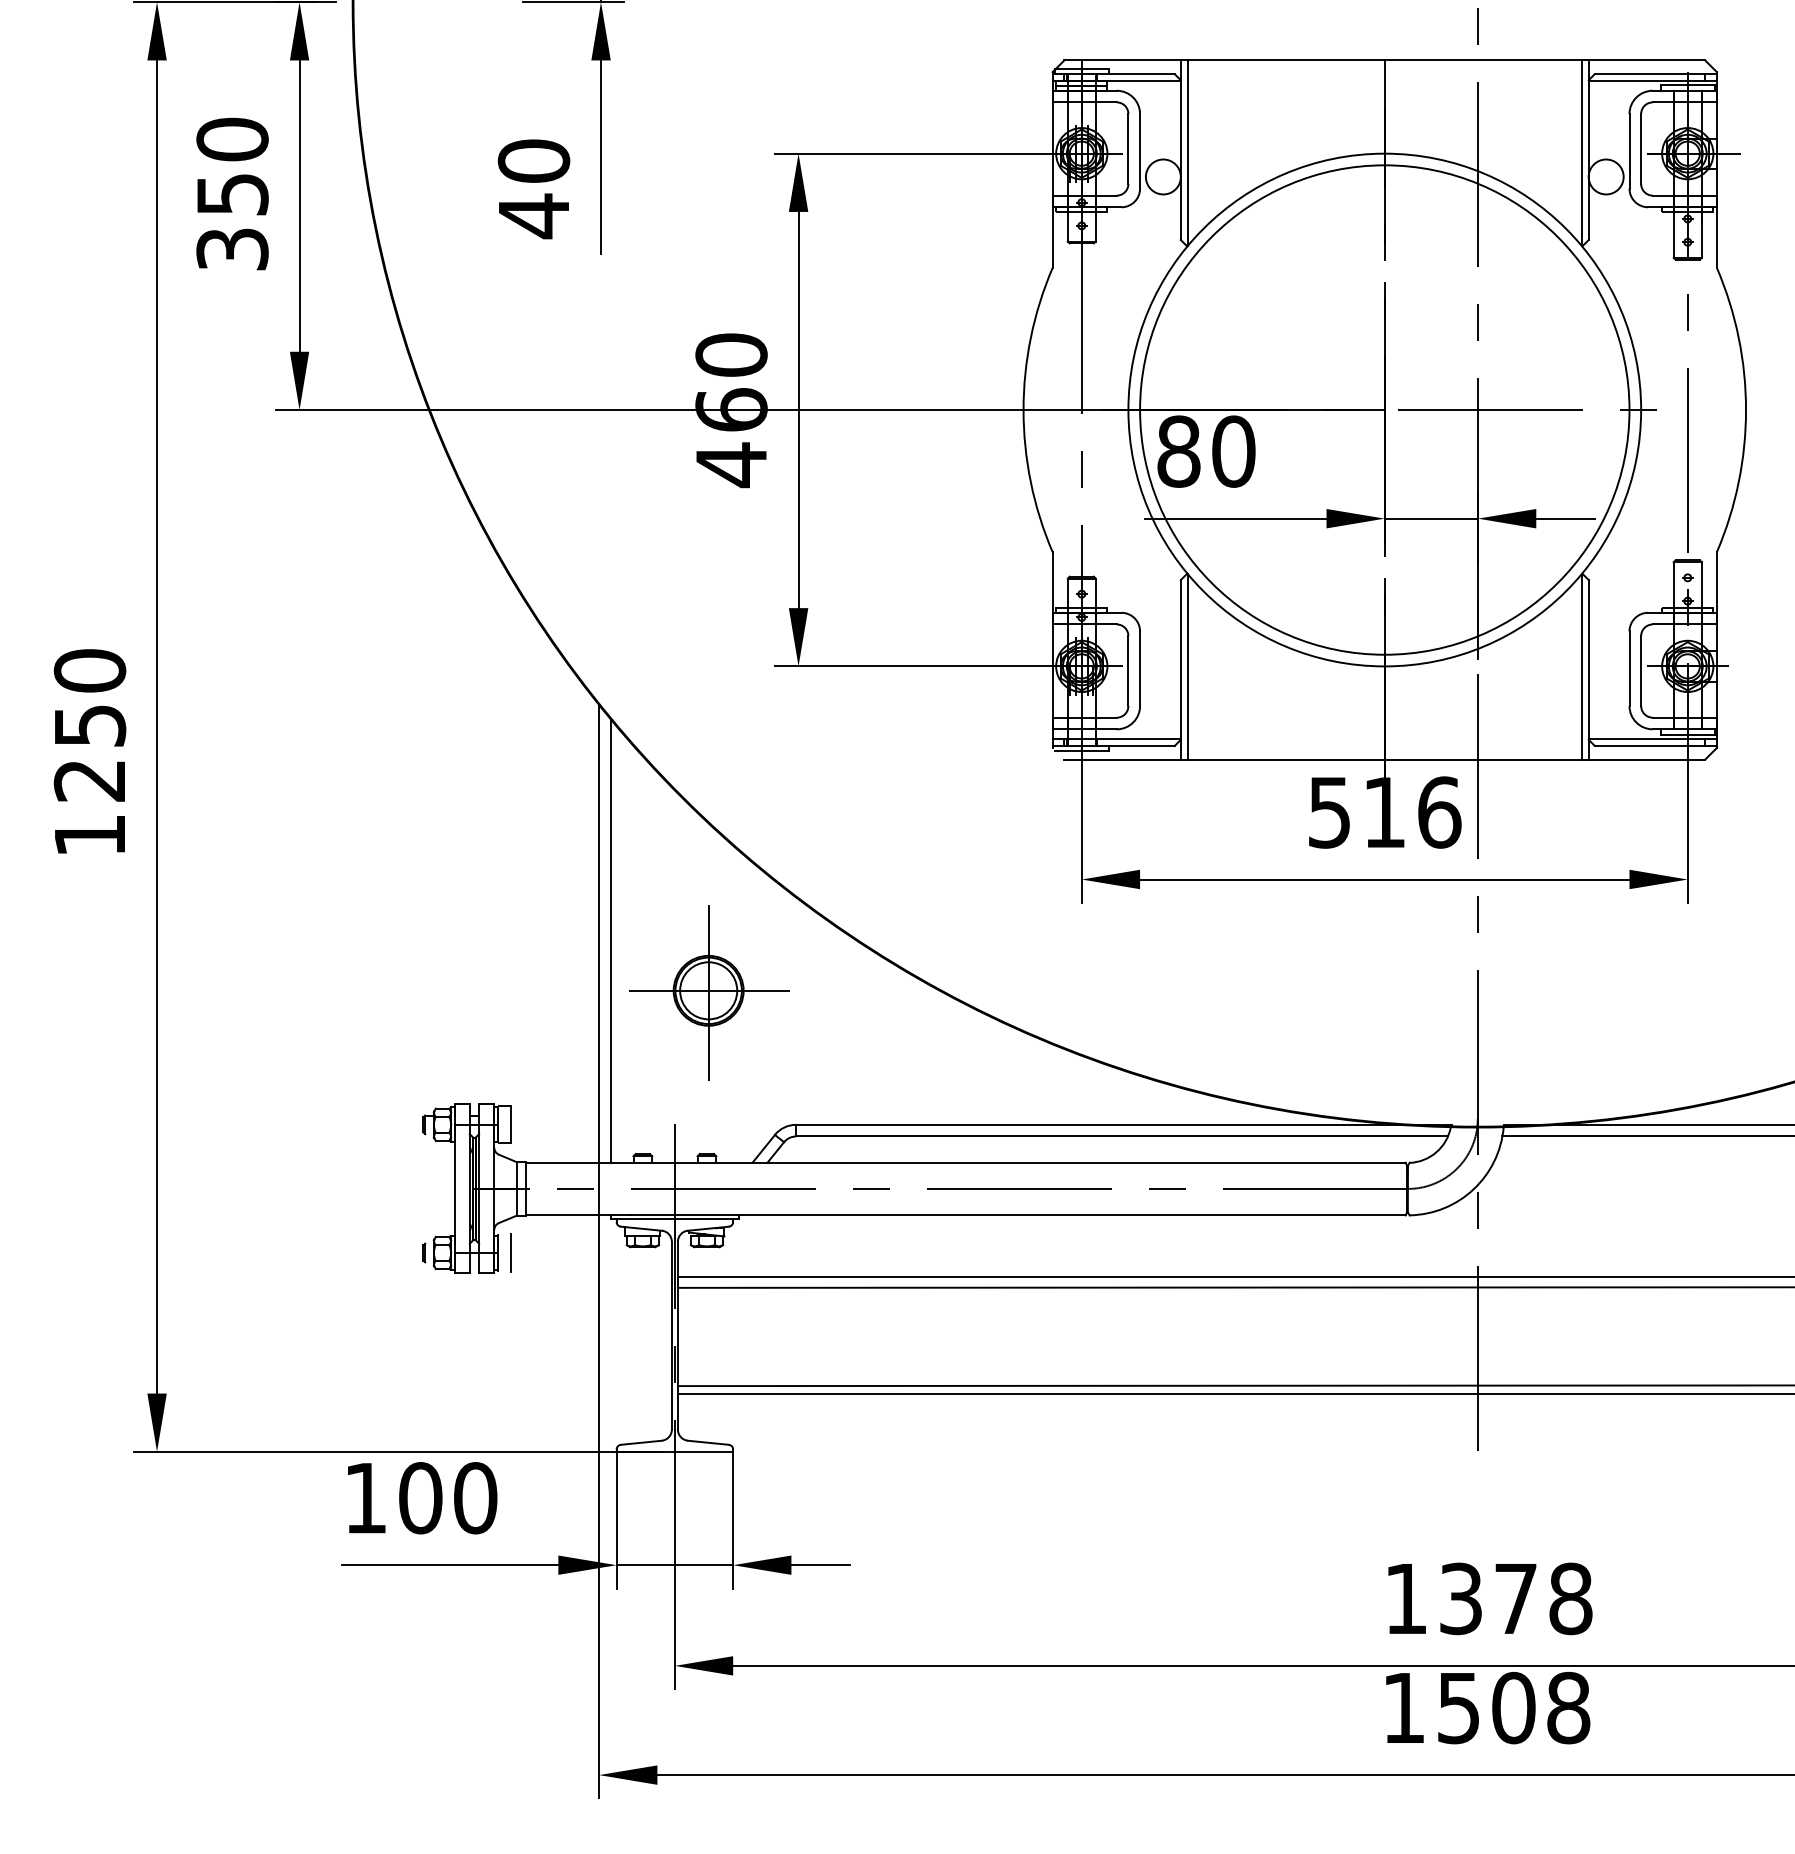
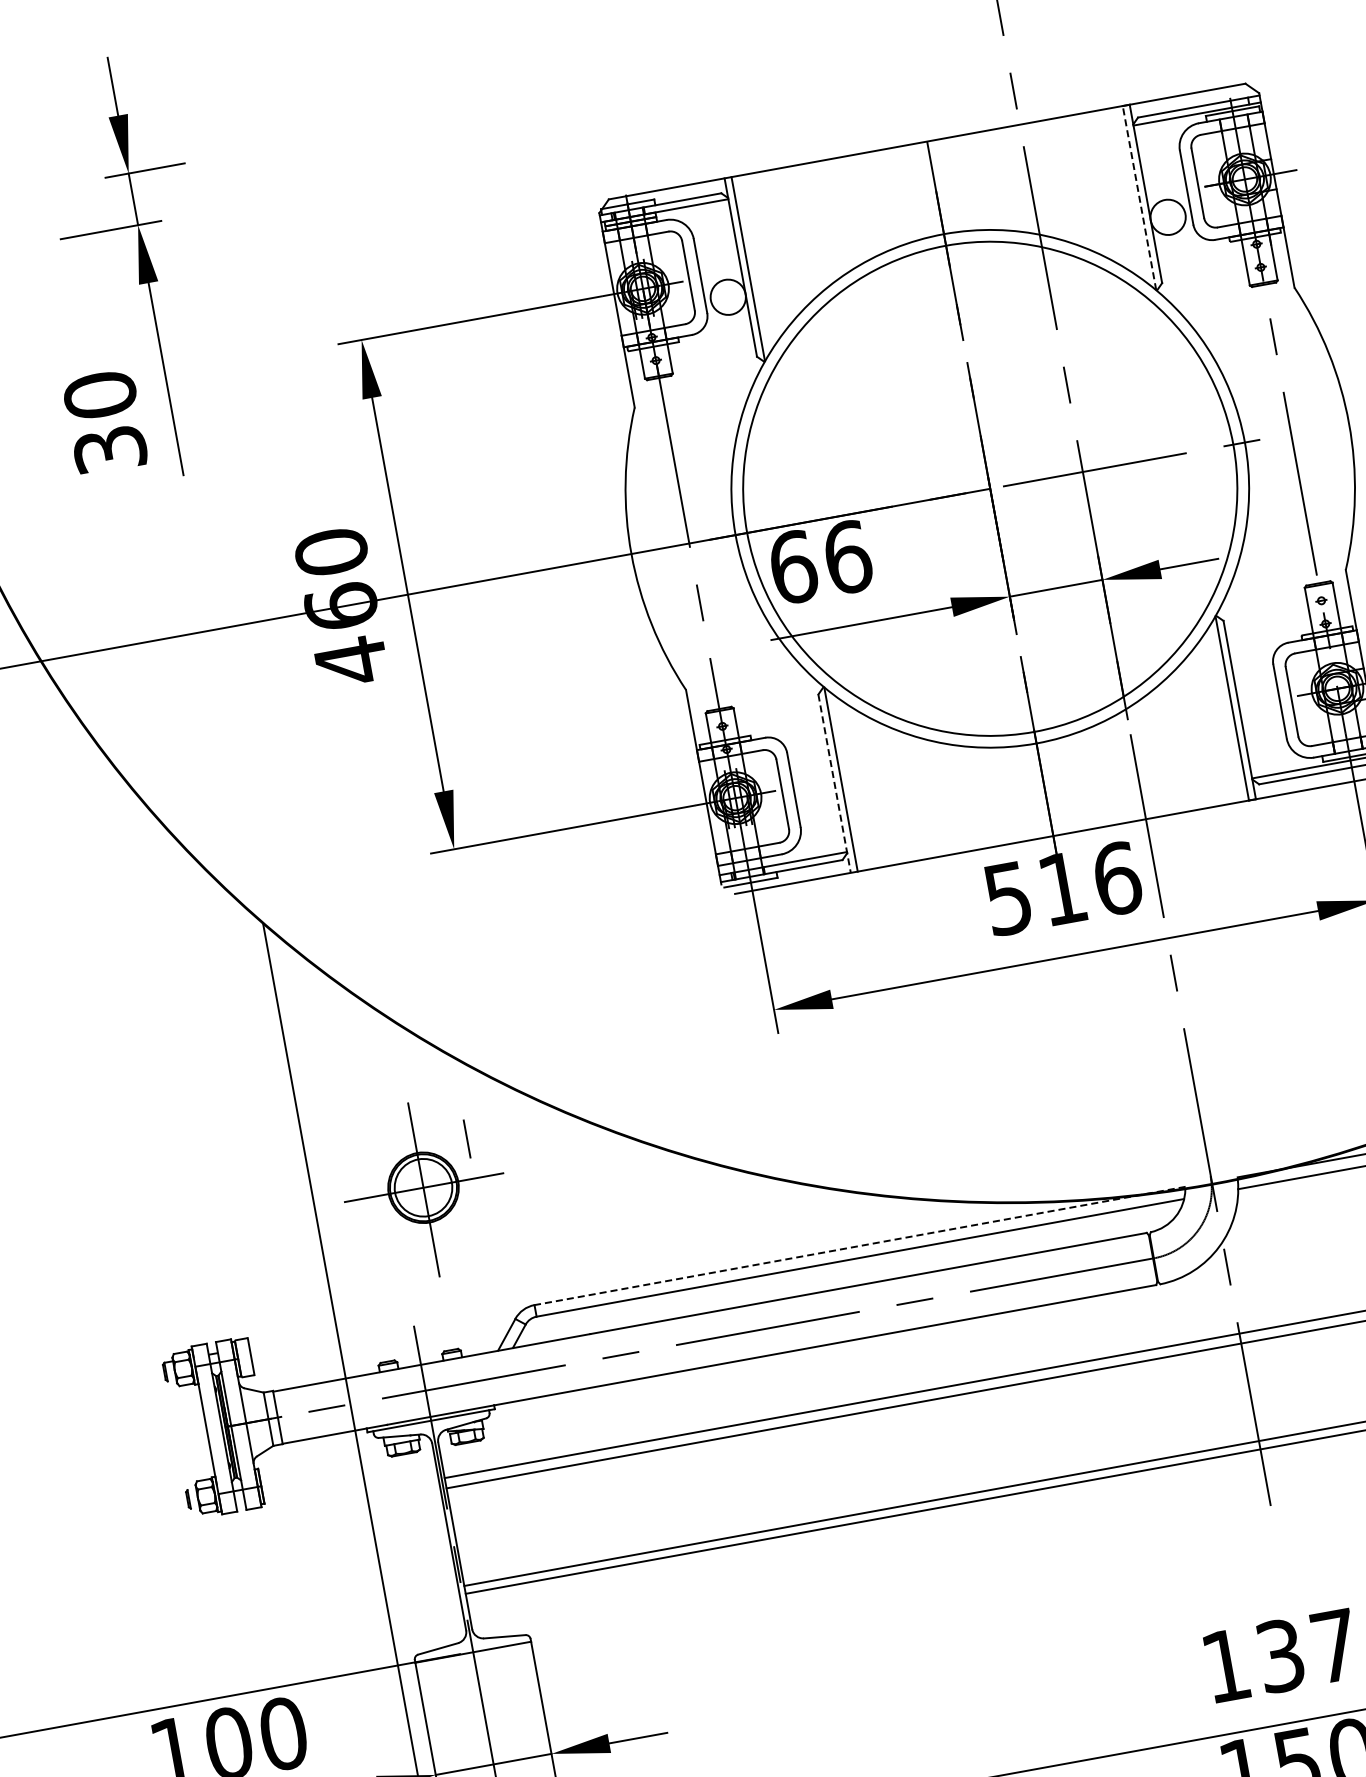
line: (1581, 153) -> (1139, 198), solid -> dashed
text: (533, 216) -> (109, 450), 40 -> 30
text: (1206, 451) -> (820, 562), 80 -> 66
line: (1180, 669) -> (834, 783), solid -> dashed
line: (610, 940) -> (316, 1155), removed
line: (1123, 1124) -> (859, 1245), solid -> dashed
line: (510, 1252) -> (466, 1138), moved

